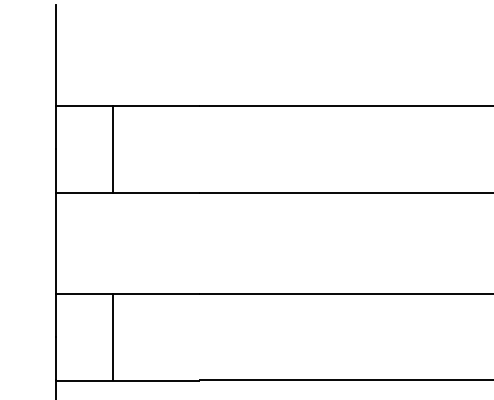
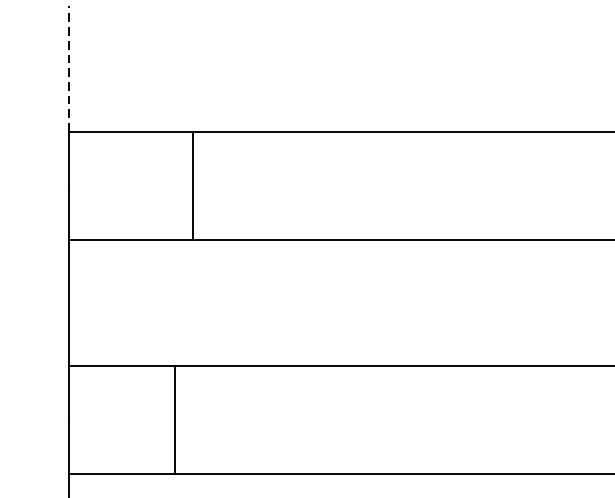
line: (55, 55) -> (68, 68), solid -> dashed
line: (113, 148) -> (193, 184), moved
line: (113, 336) -> (174, 419), moved

